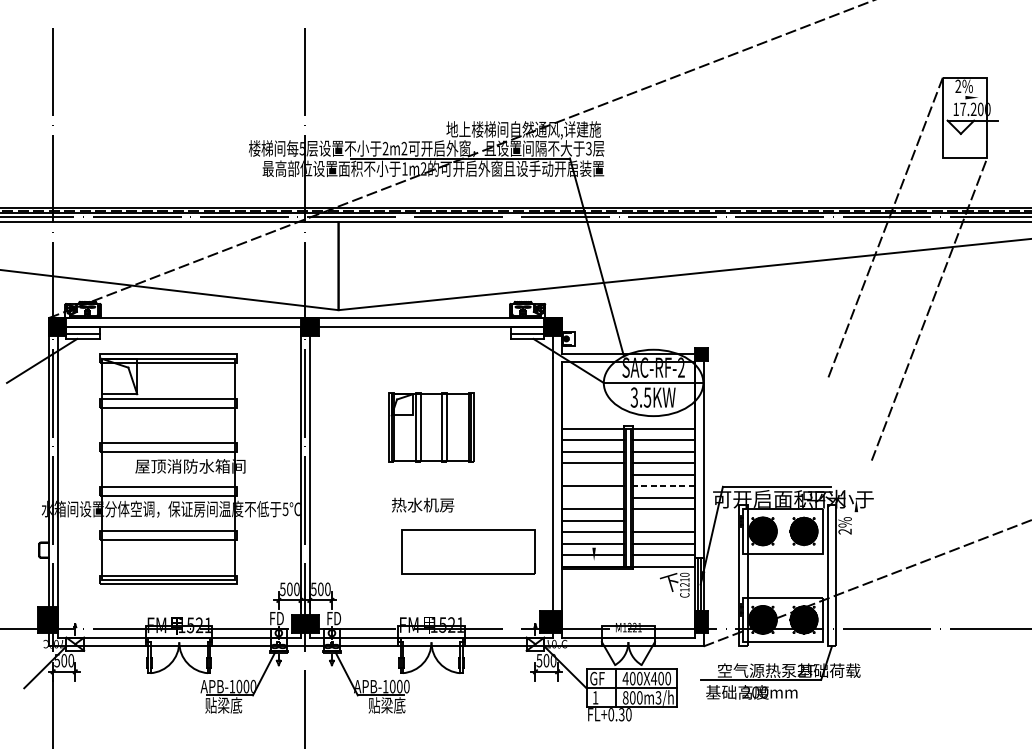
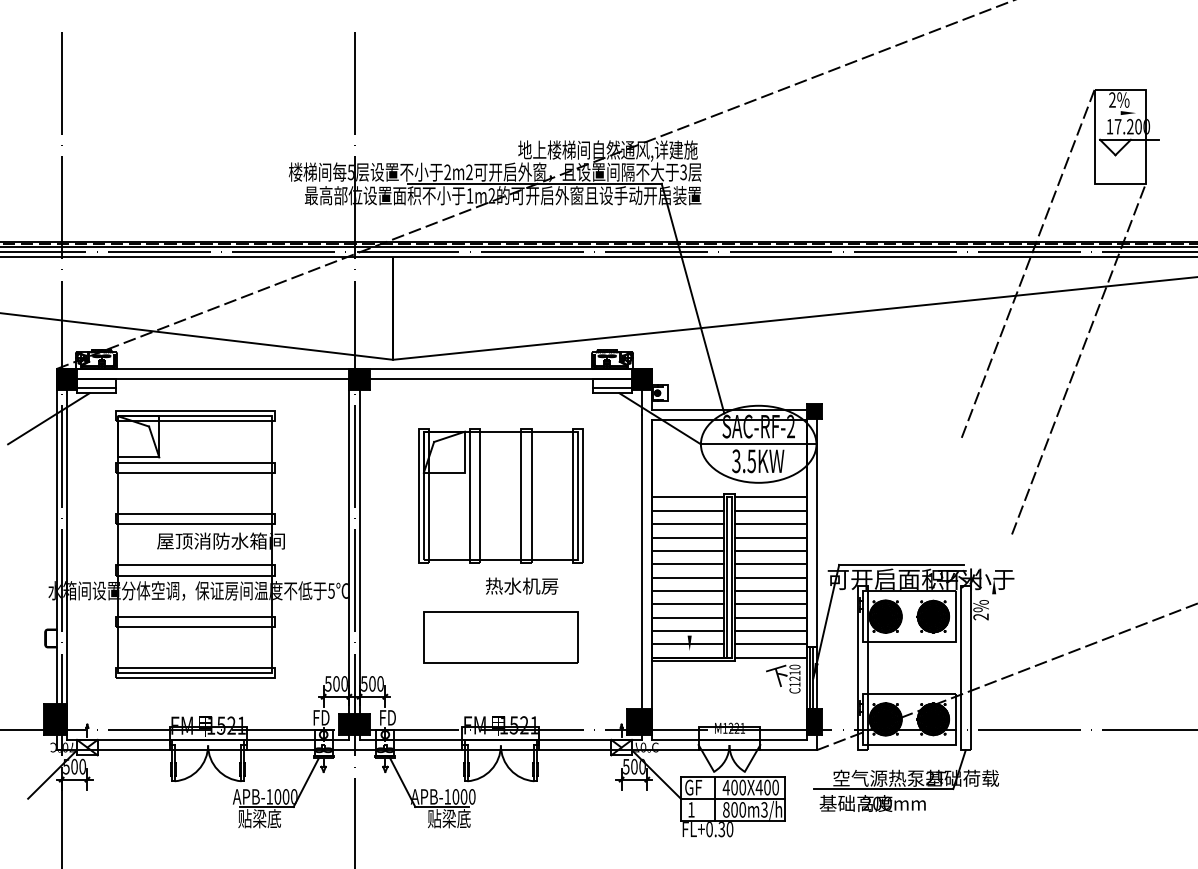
part: (431, 427) -> (500, 495), size x1.67
line: (592, 474) -> (687, 550), added
line: (663, 486) -> (770, 564), dashed -> solid
line: (592, 497) -> (687, 577), added
text: (423, 504) -> (522, 585), moved
line: (663, 520) -> (770, 604), added
part: (468, 551) -> (500, 637), moved

